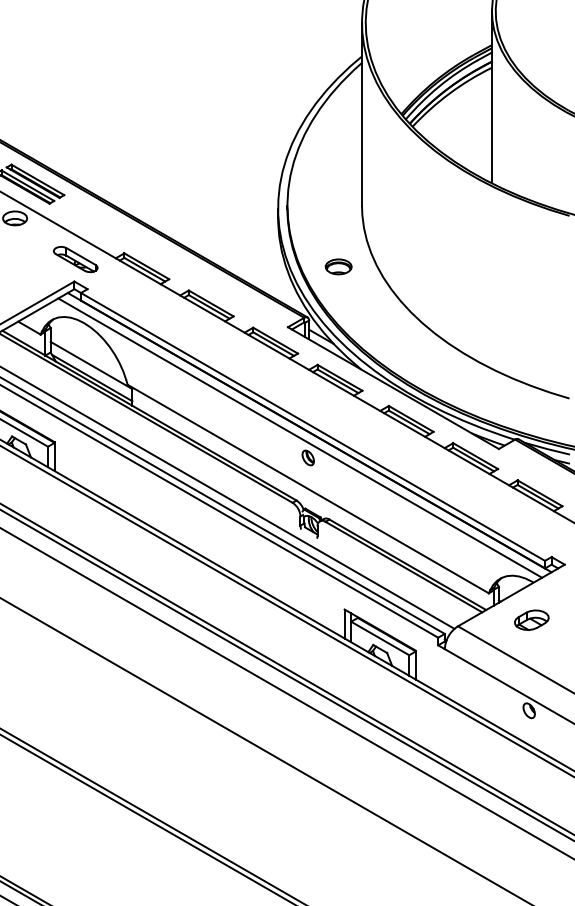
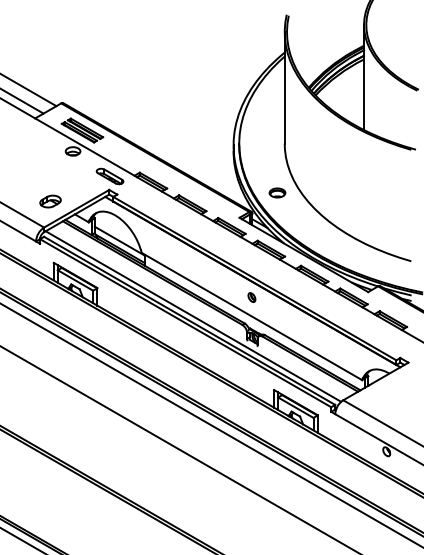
part: (338, 266) -> (277, 192), moved
line: (299, 438) -> (246, 285), removed
part: (532, 620) -> (388, 396), removed

